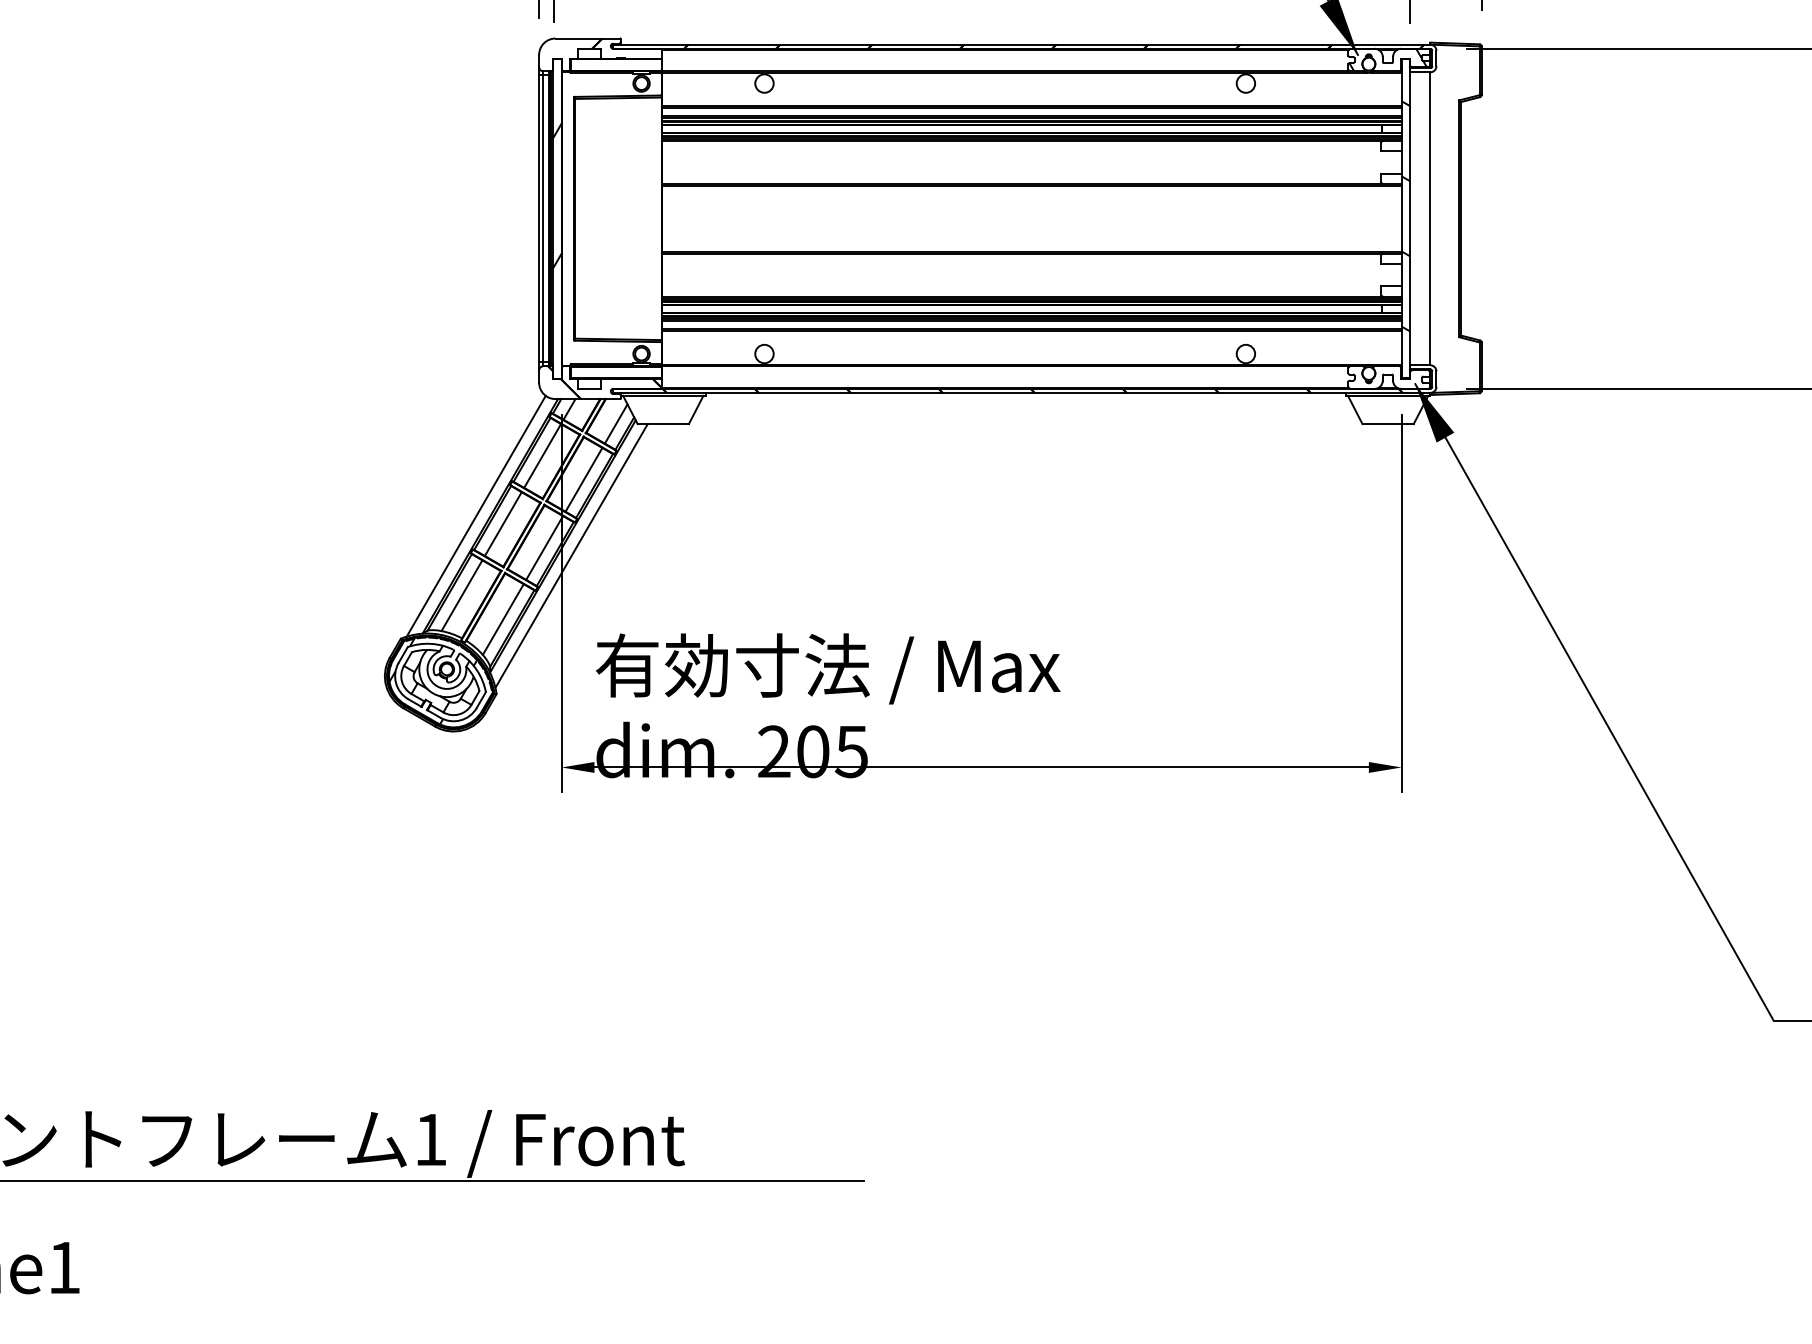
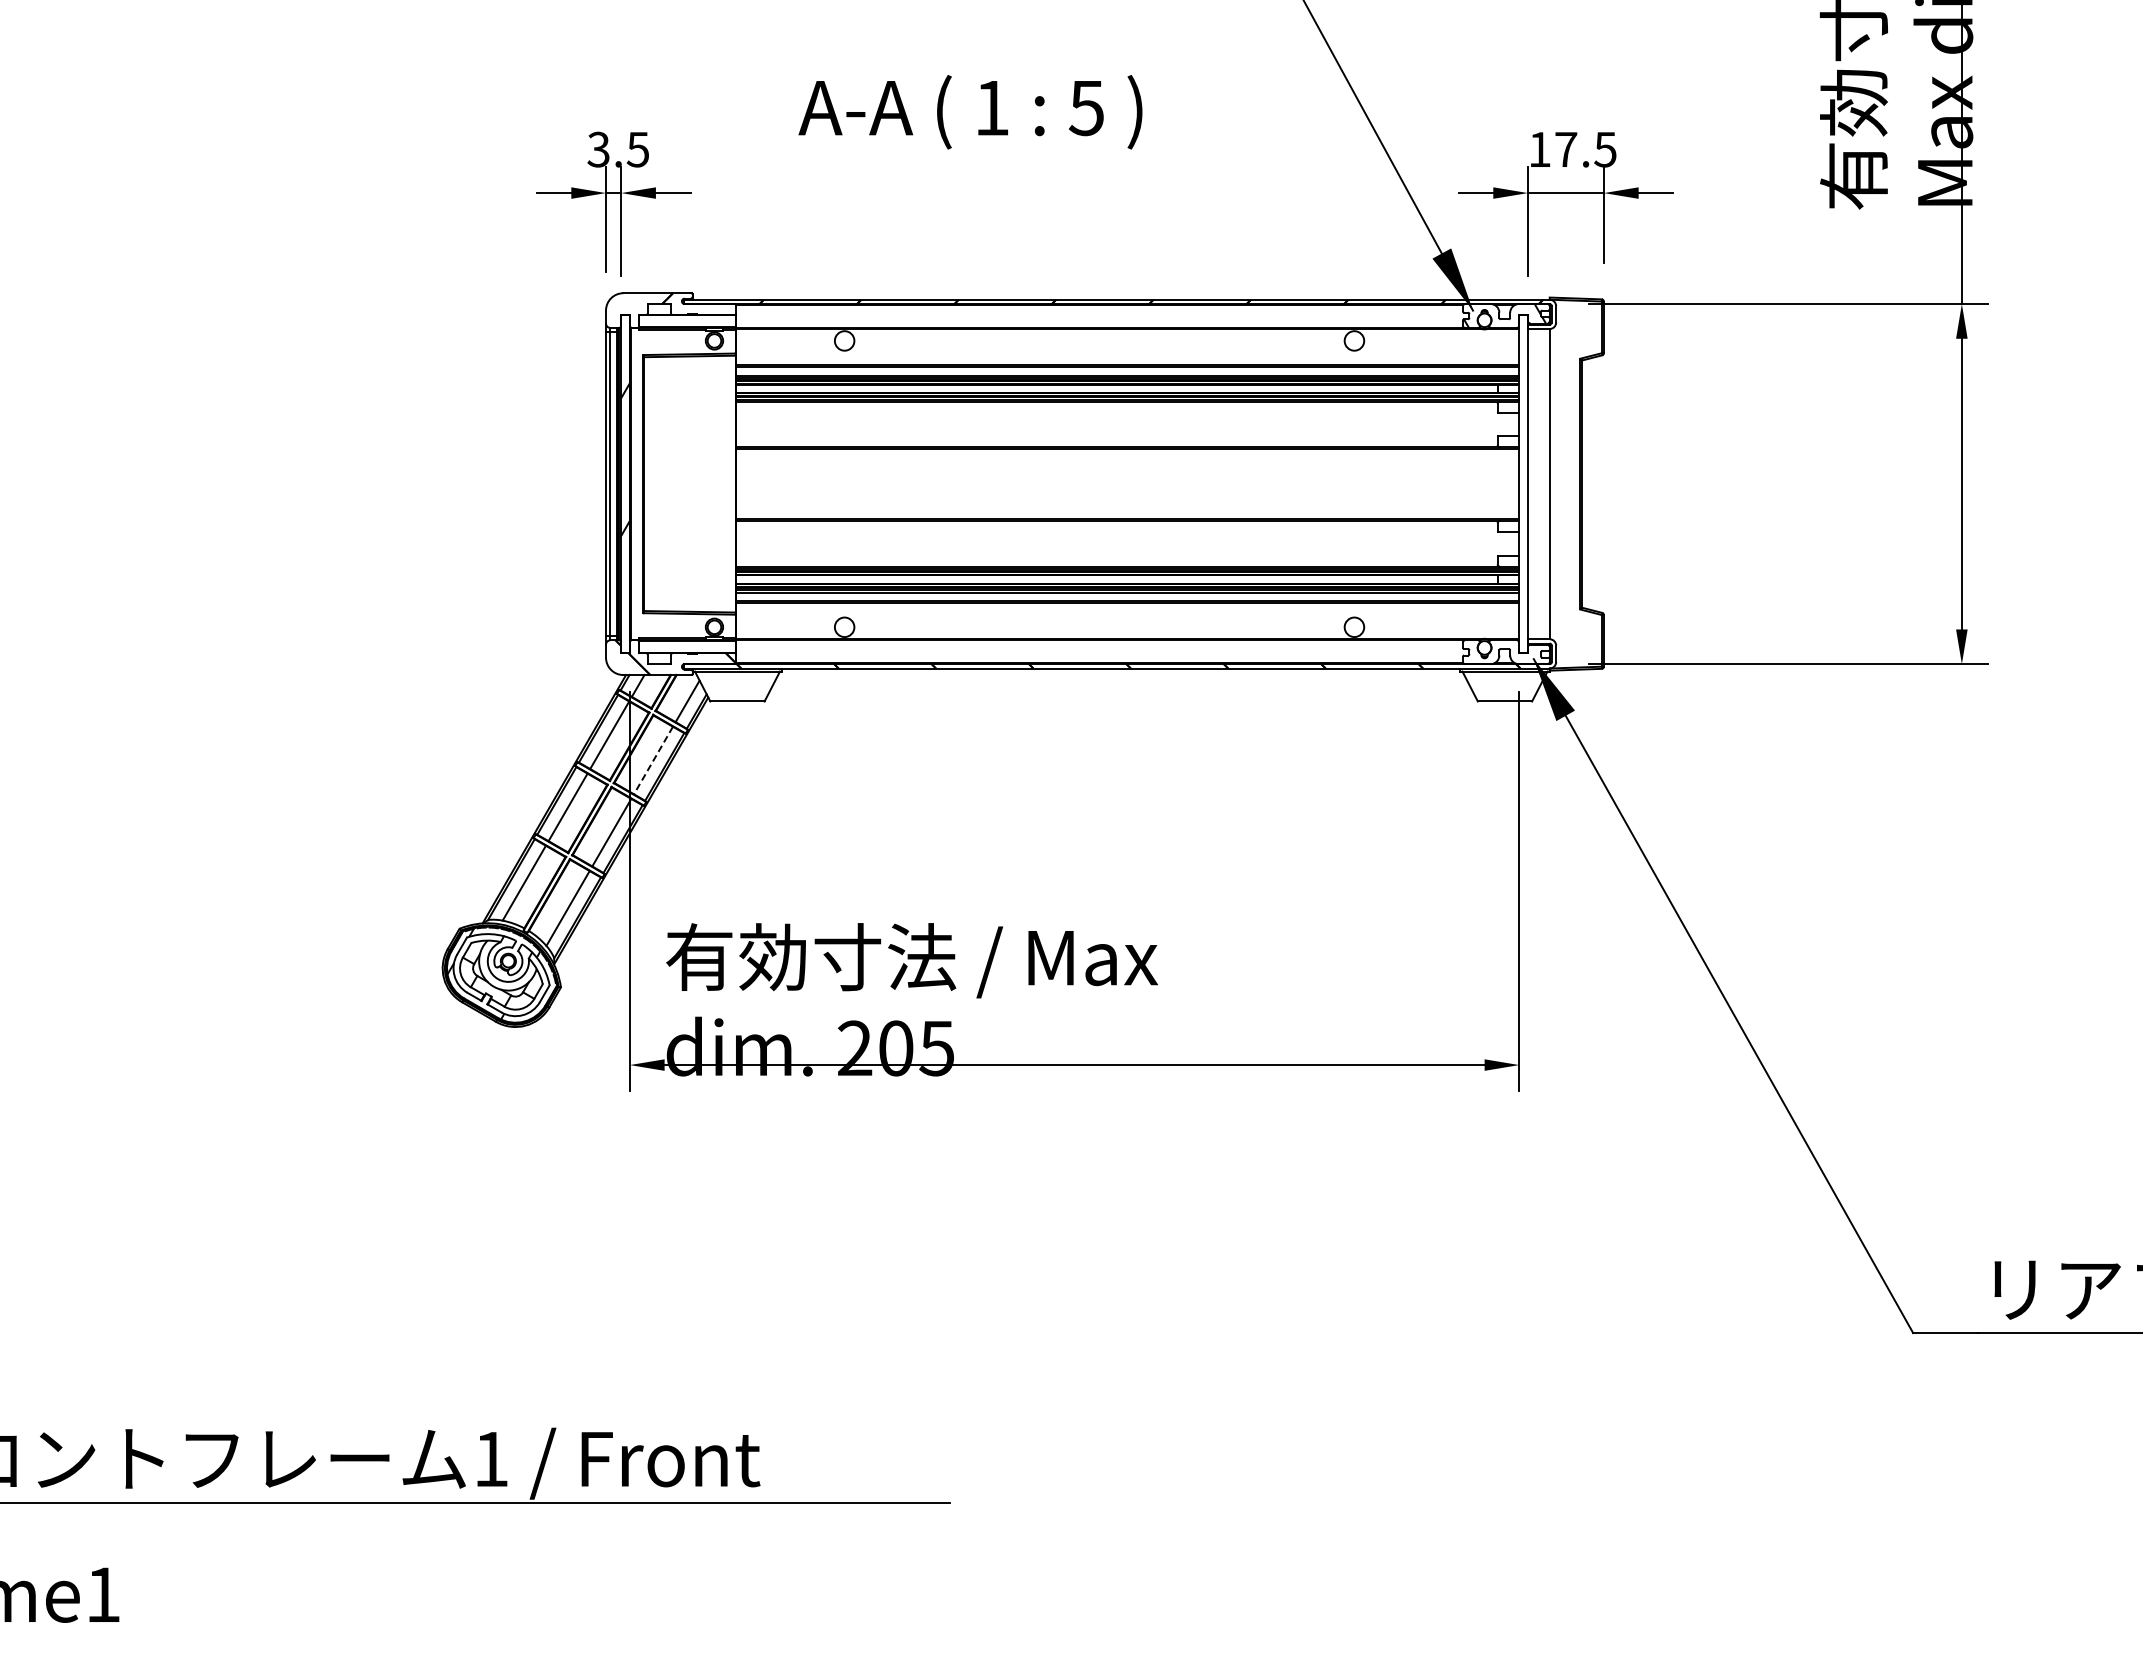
hatch: (1405, 216) -> (1523, 481), removed
line: (583, 479) -> (653, 760), solid -> dashed
line: (476, 515) -> (539, 798), removed
line: (571, 555) -> (640, 840), removed

